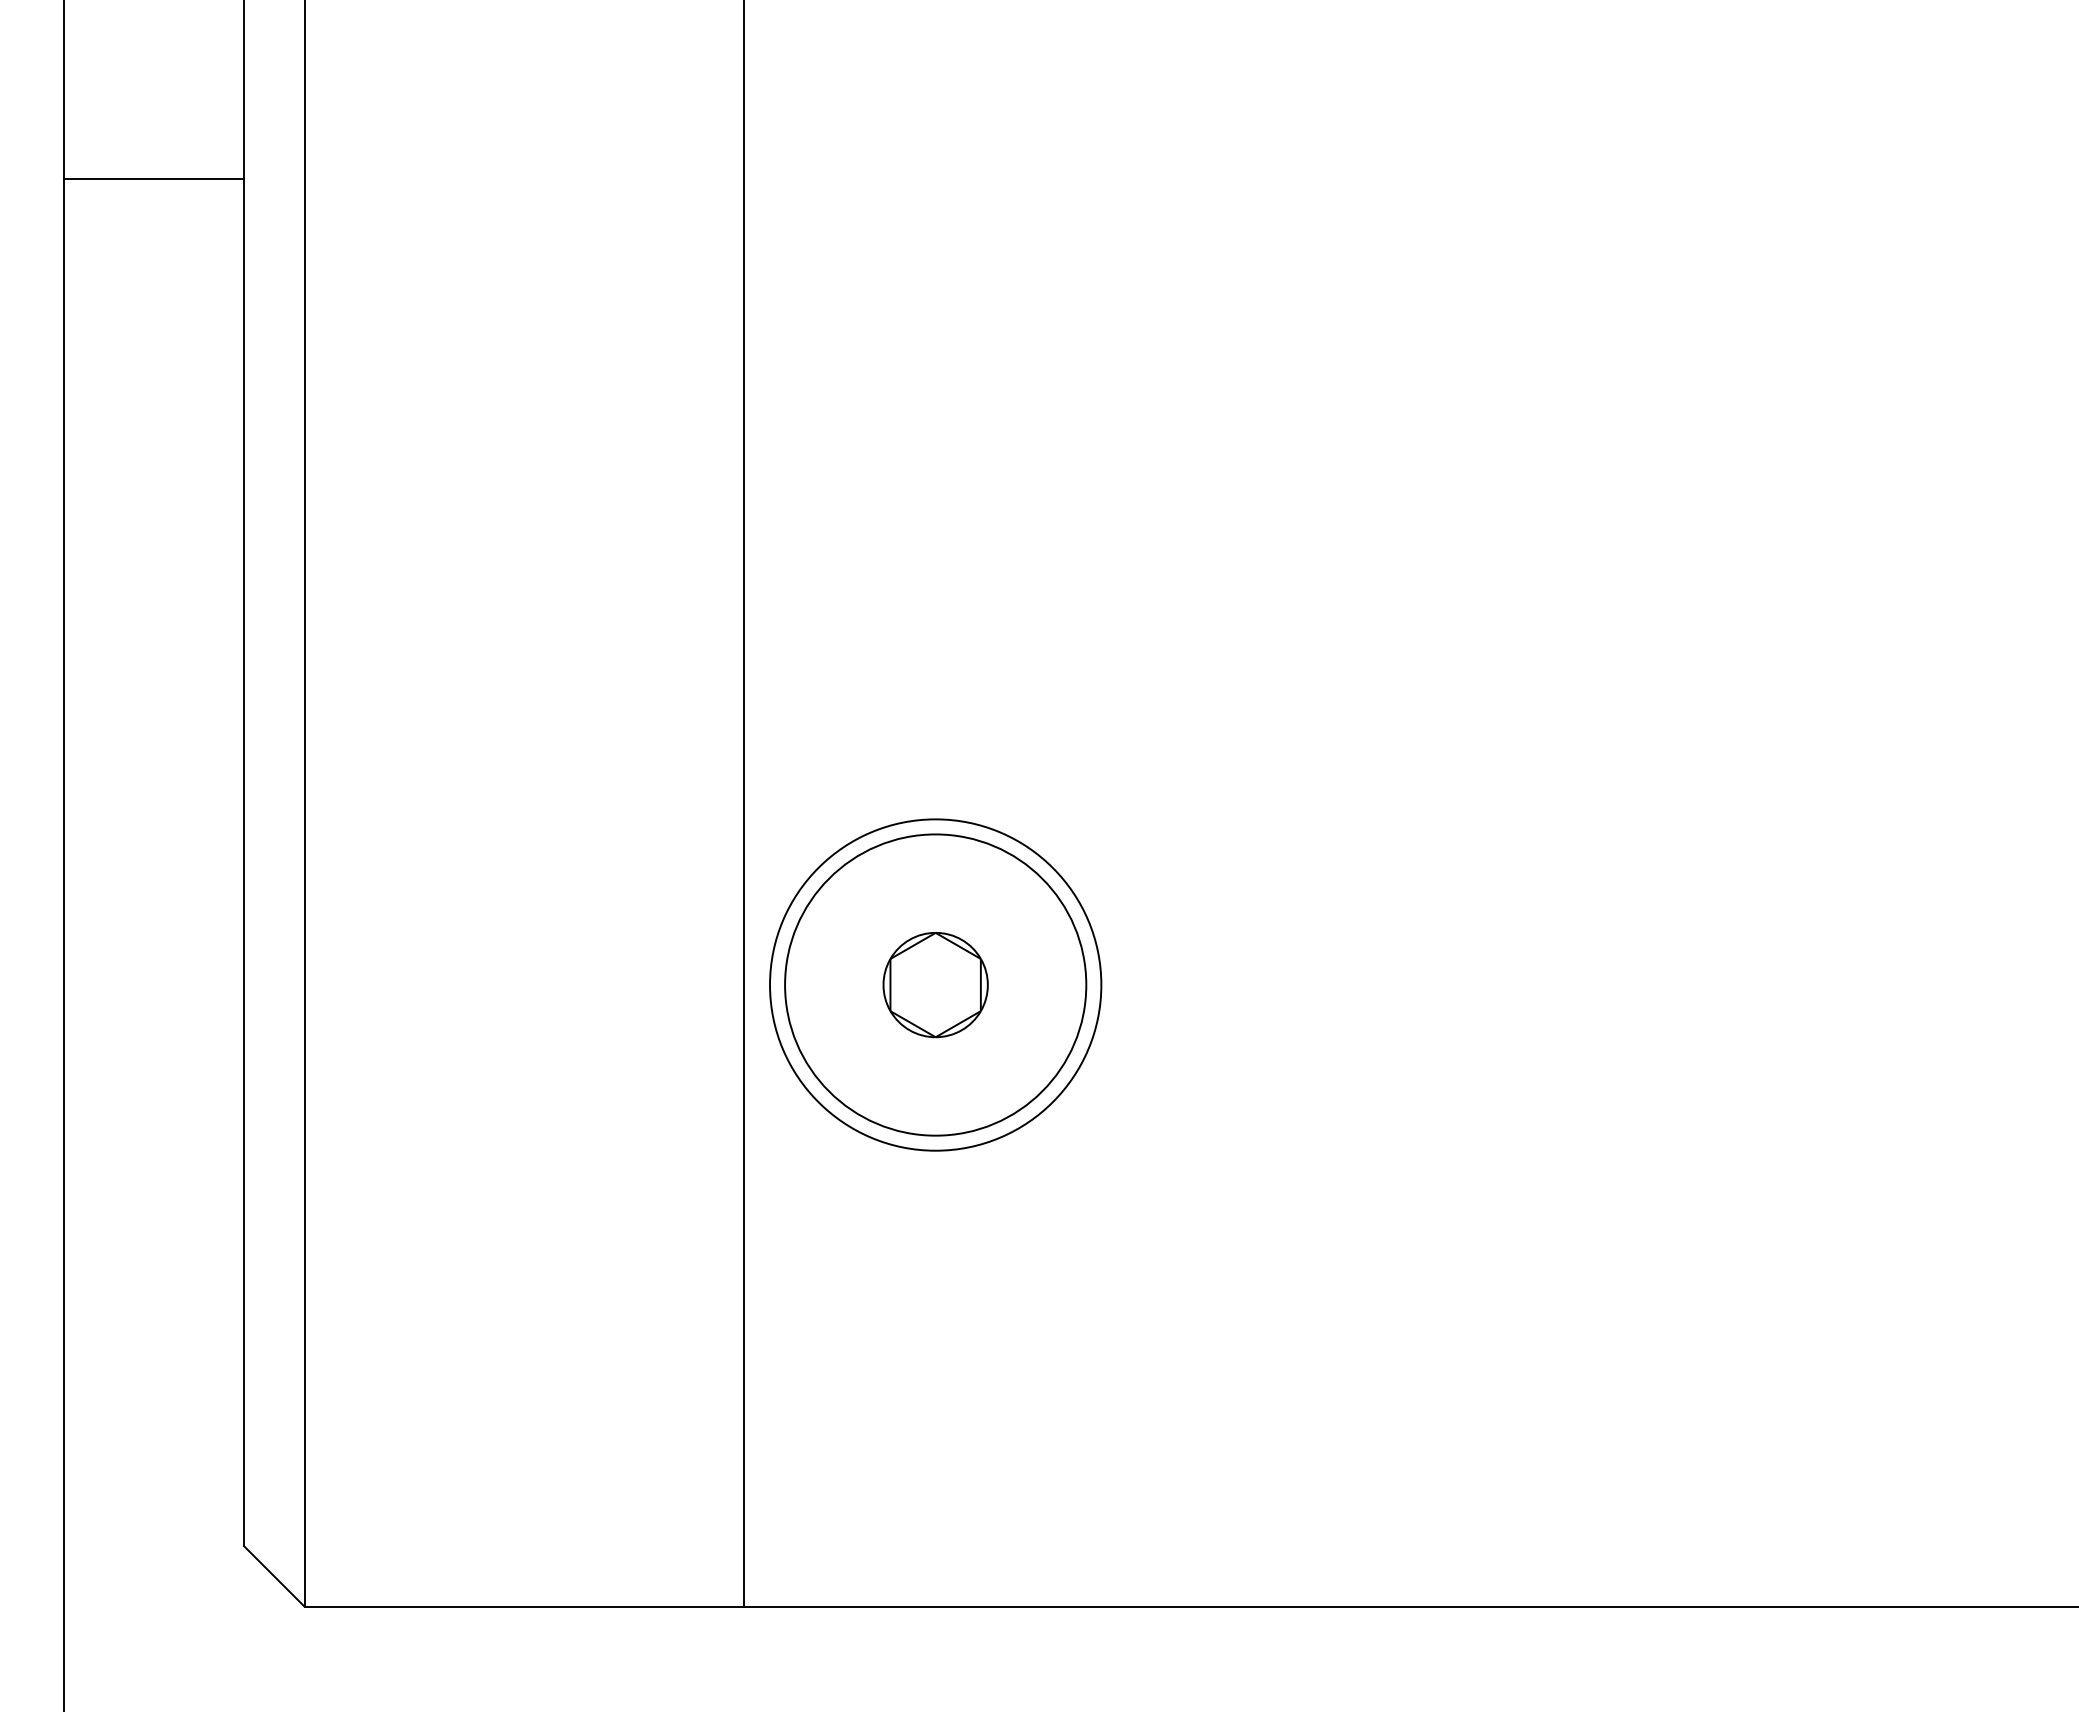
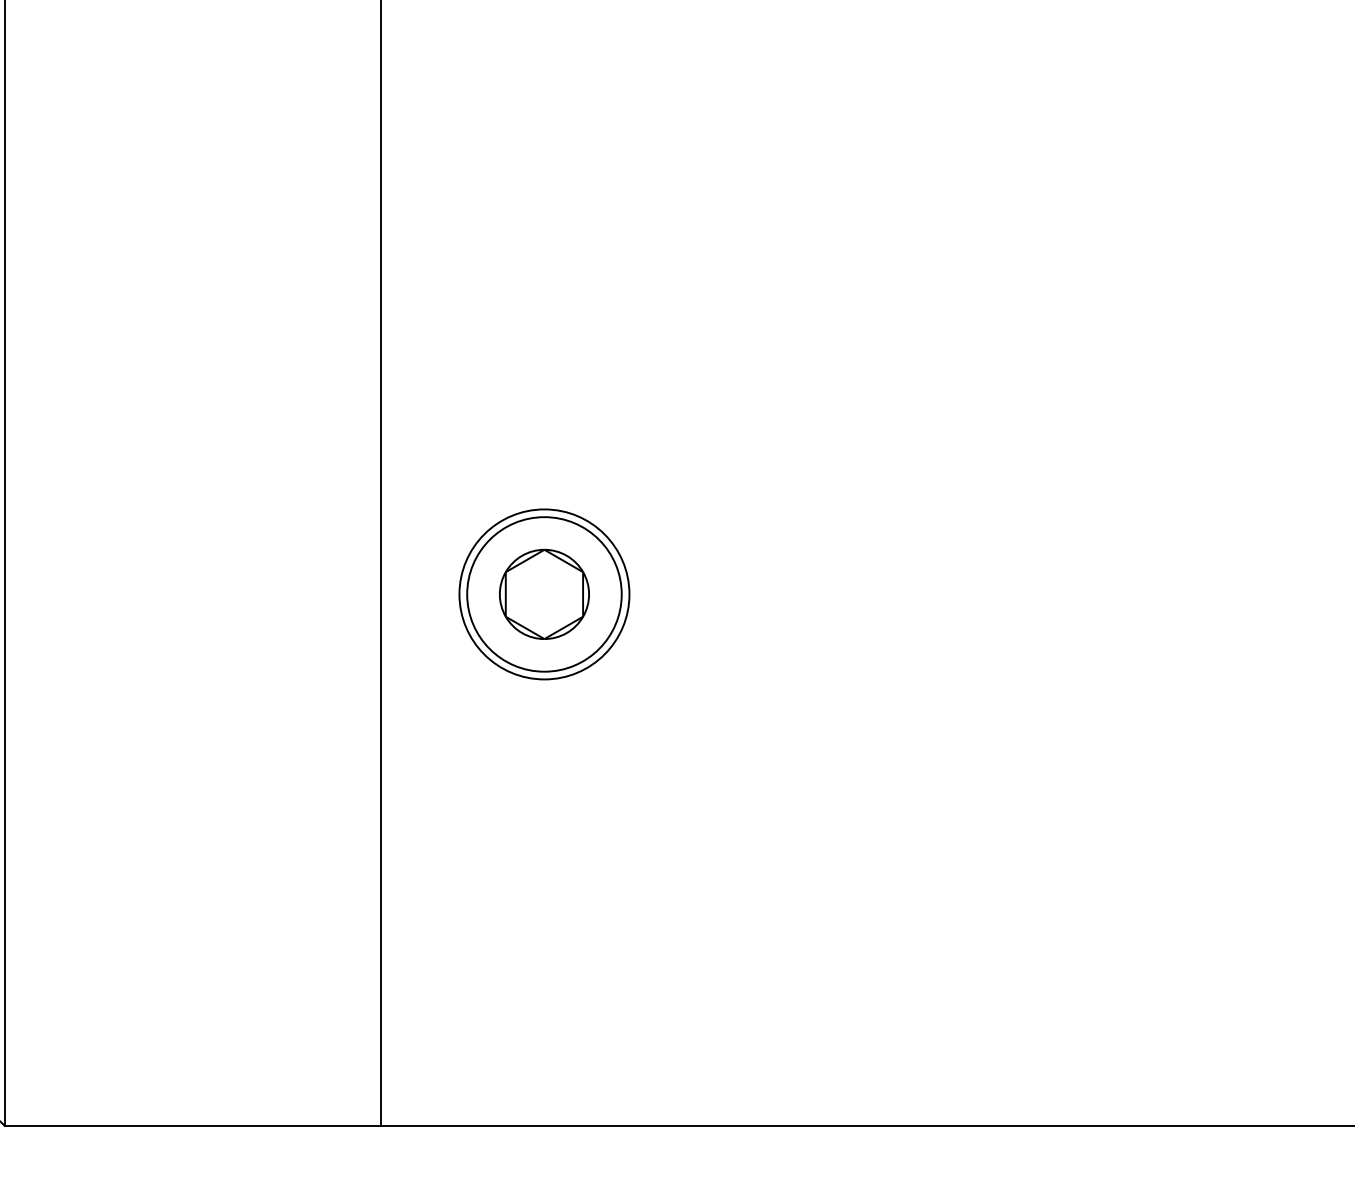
circle: (935, 984) -> (544, 593), size x0.6
circle: (935, 984) -> (544, 593), size x0.6

